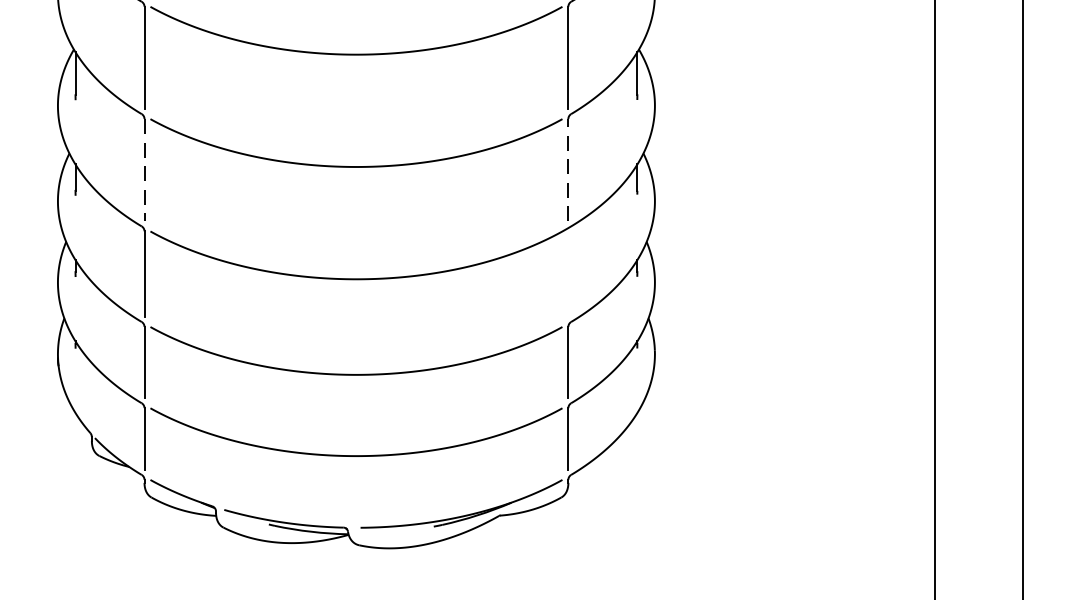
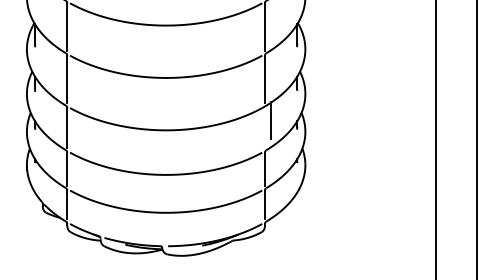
line: (144, 170) -> (67, 79), dashed -> solid
line: (569, 170) -> (265, 79), dashed -> solid
line: (582, 258) -> (271, 120), added

